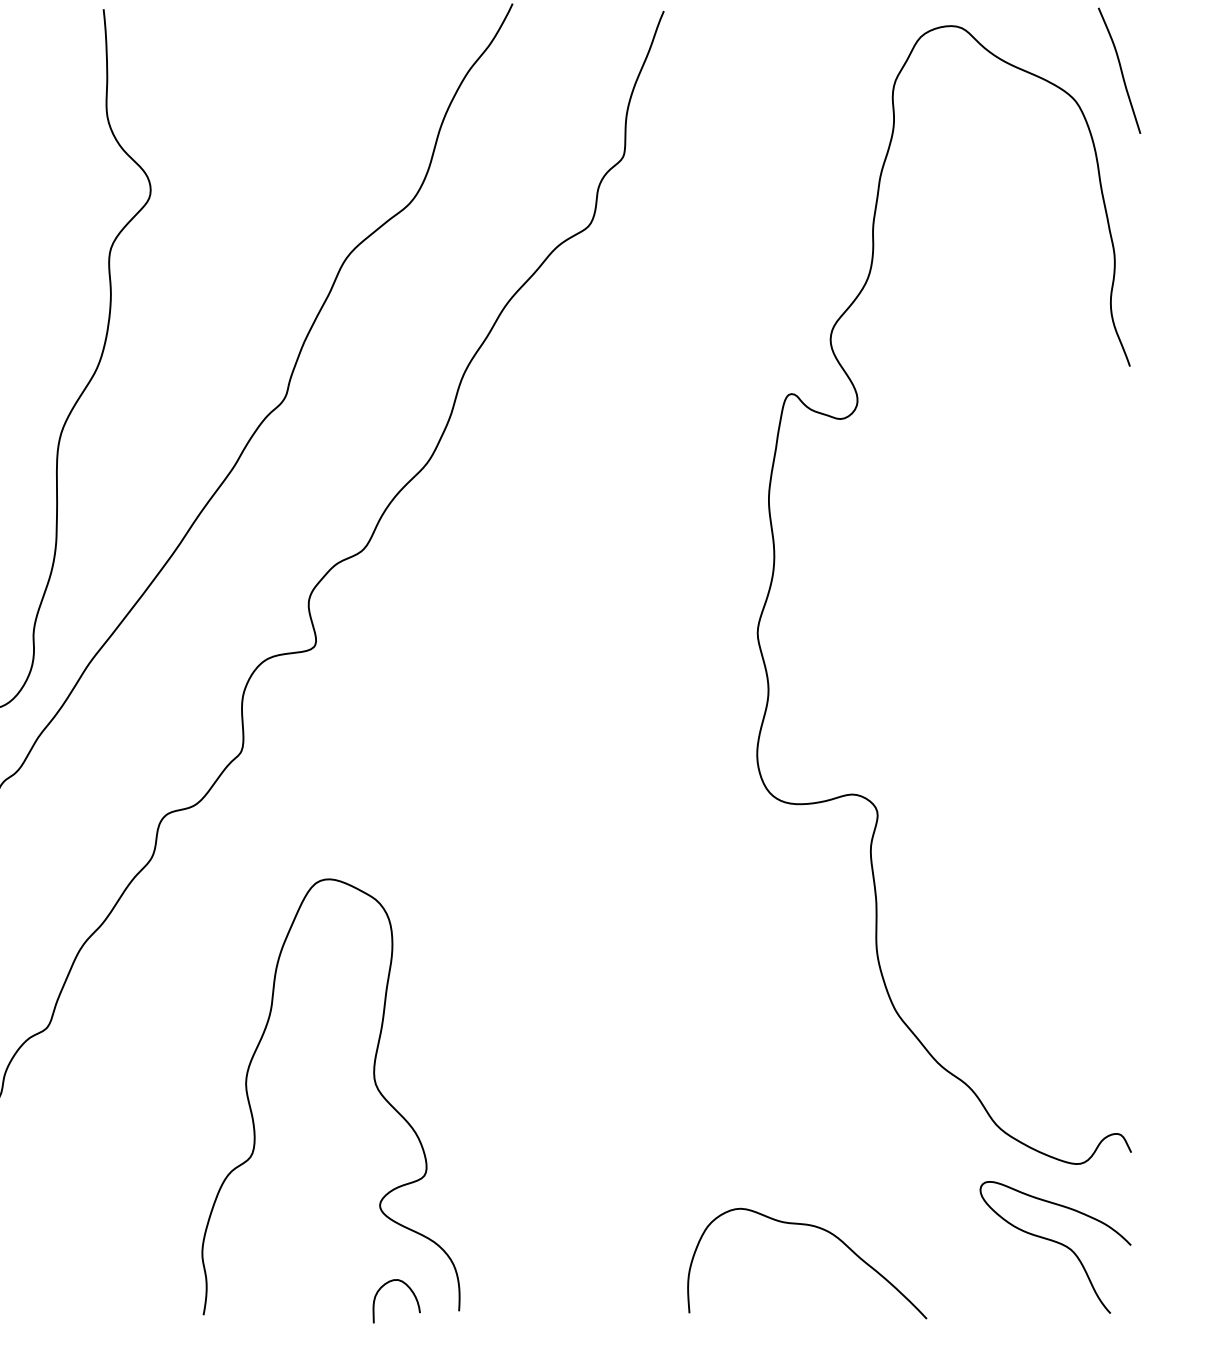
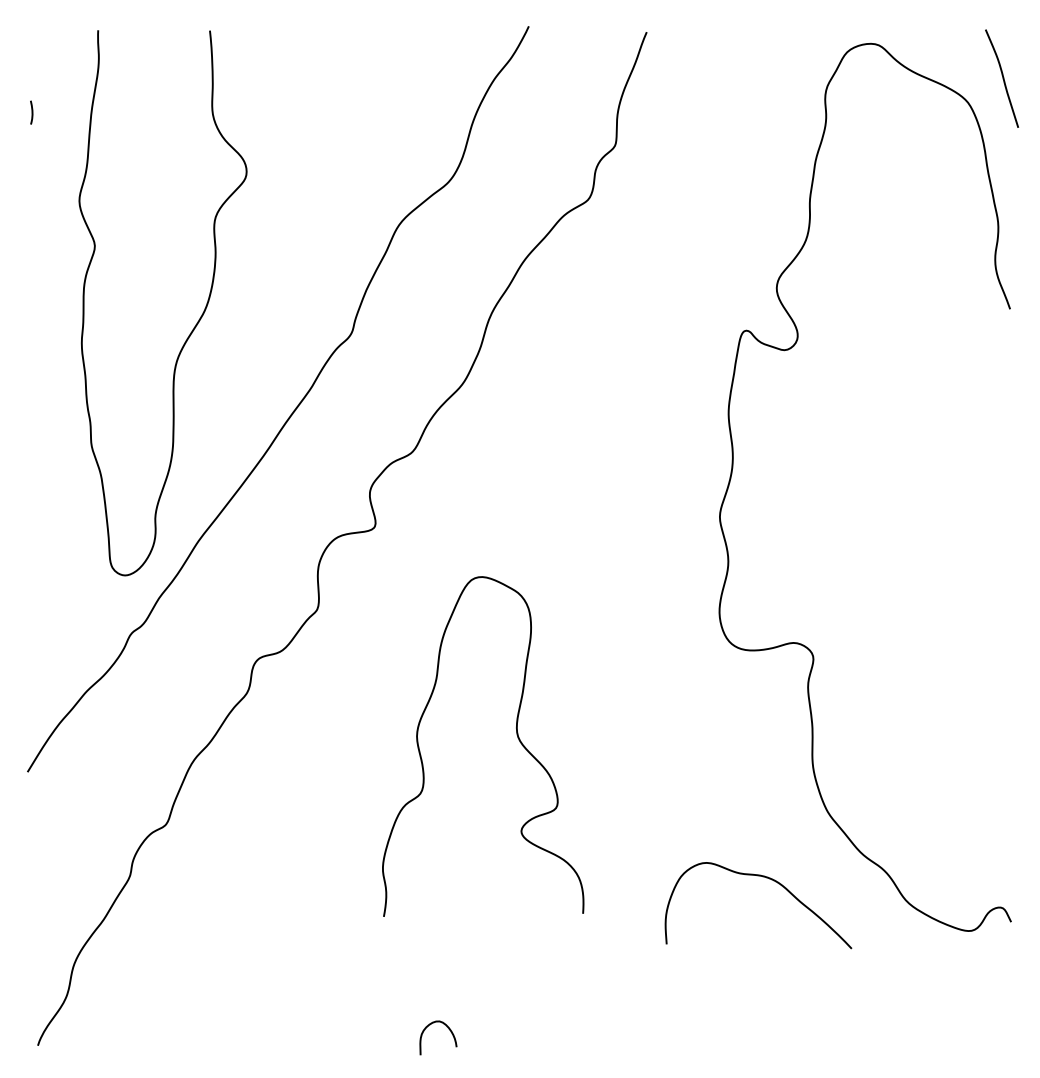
curve: (373, 1082) -> (516, 735), moved
curve: (817, 1228) -> (766, 878), moved
curve: (1057, 1244) -> (953, 993), removed

